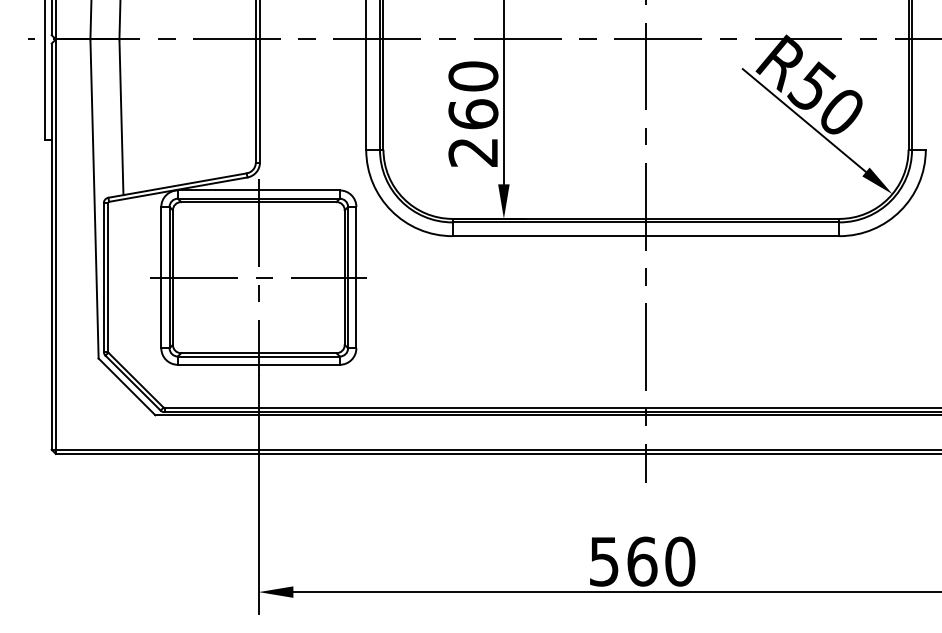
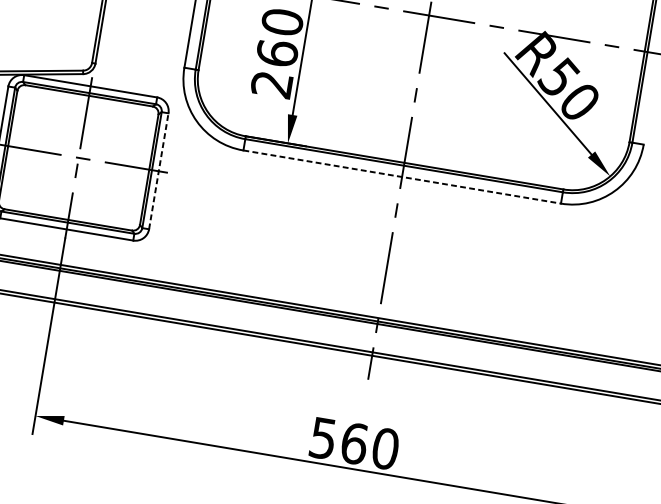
line: (646, 236) -> (402, 177), solid -> dashed
line: (356, 277) -> (158, 171), solid -> dashed

